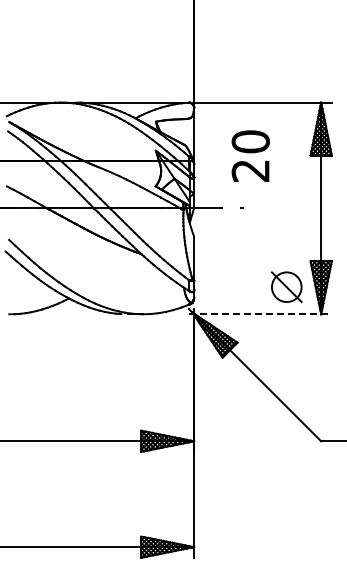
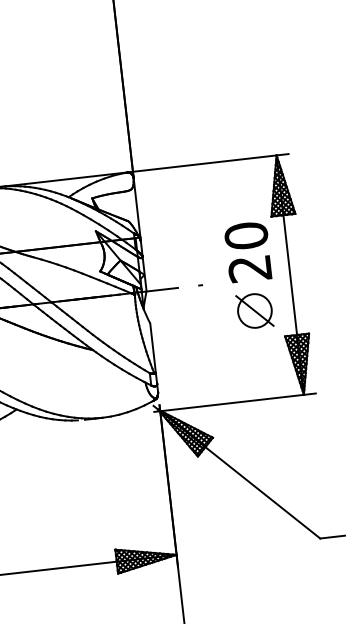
text: (250, 155) -> (247, 251), moved
part: (286, 287) -> (254, 311), moved
line: (260, 314) -> (235, 402), dashed -> solid

